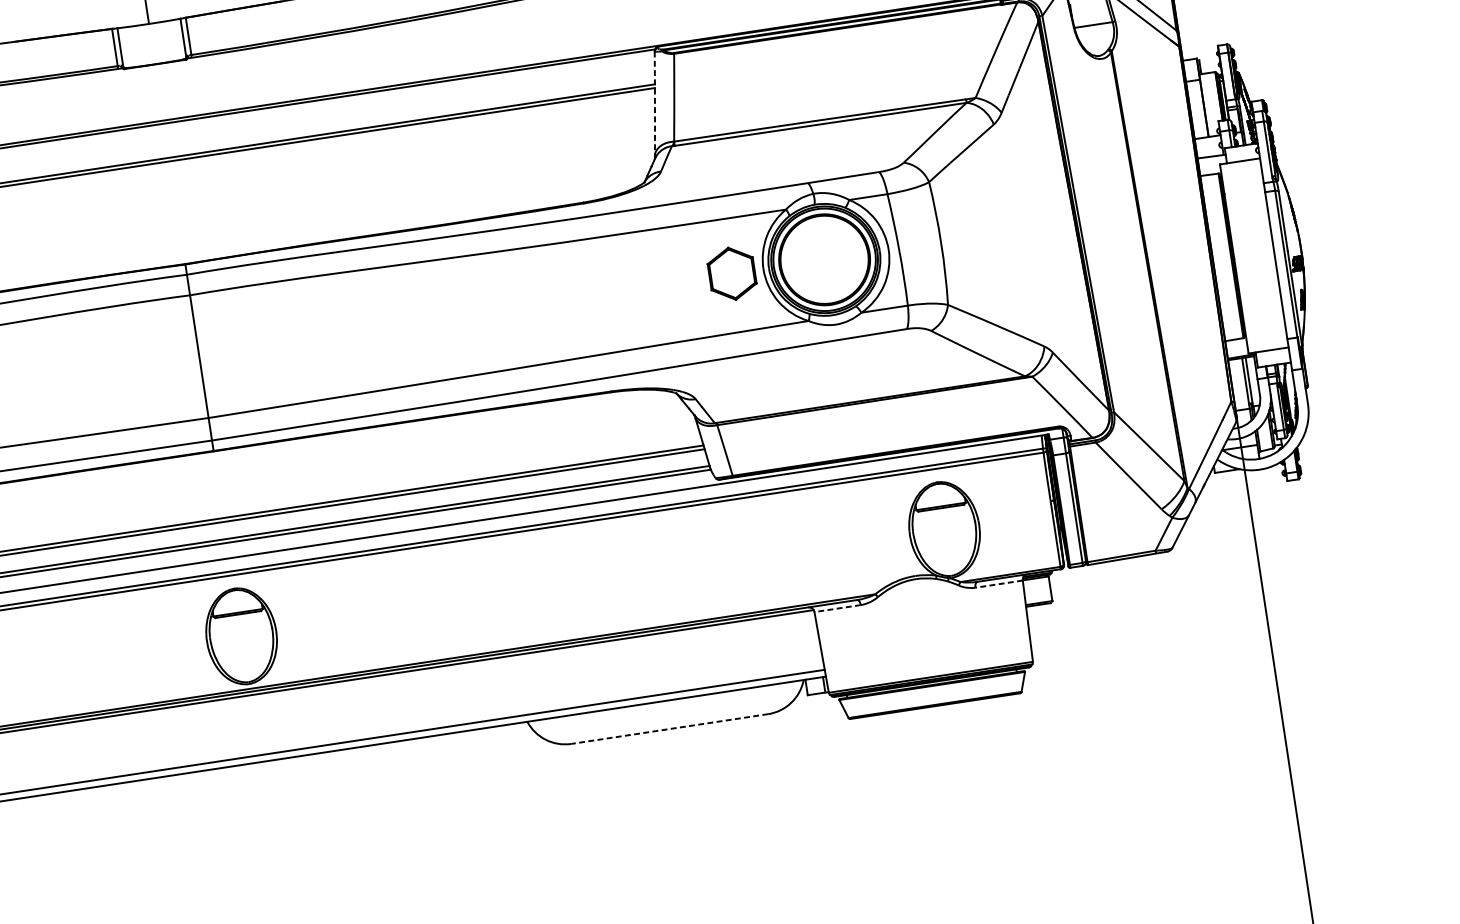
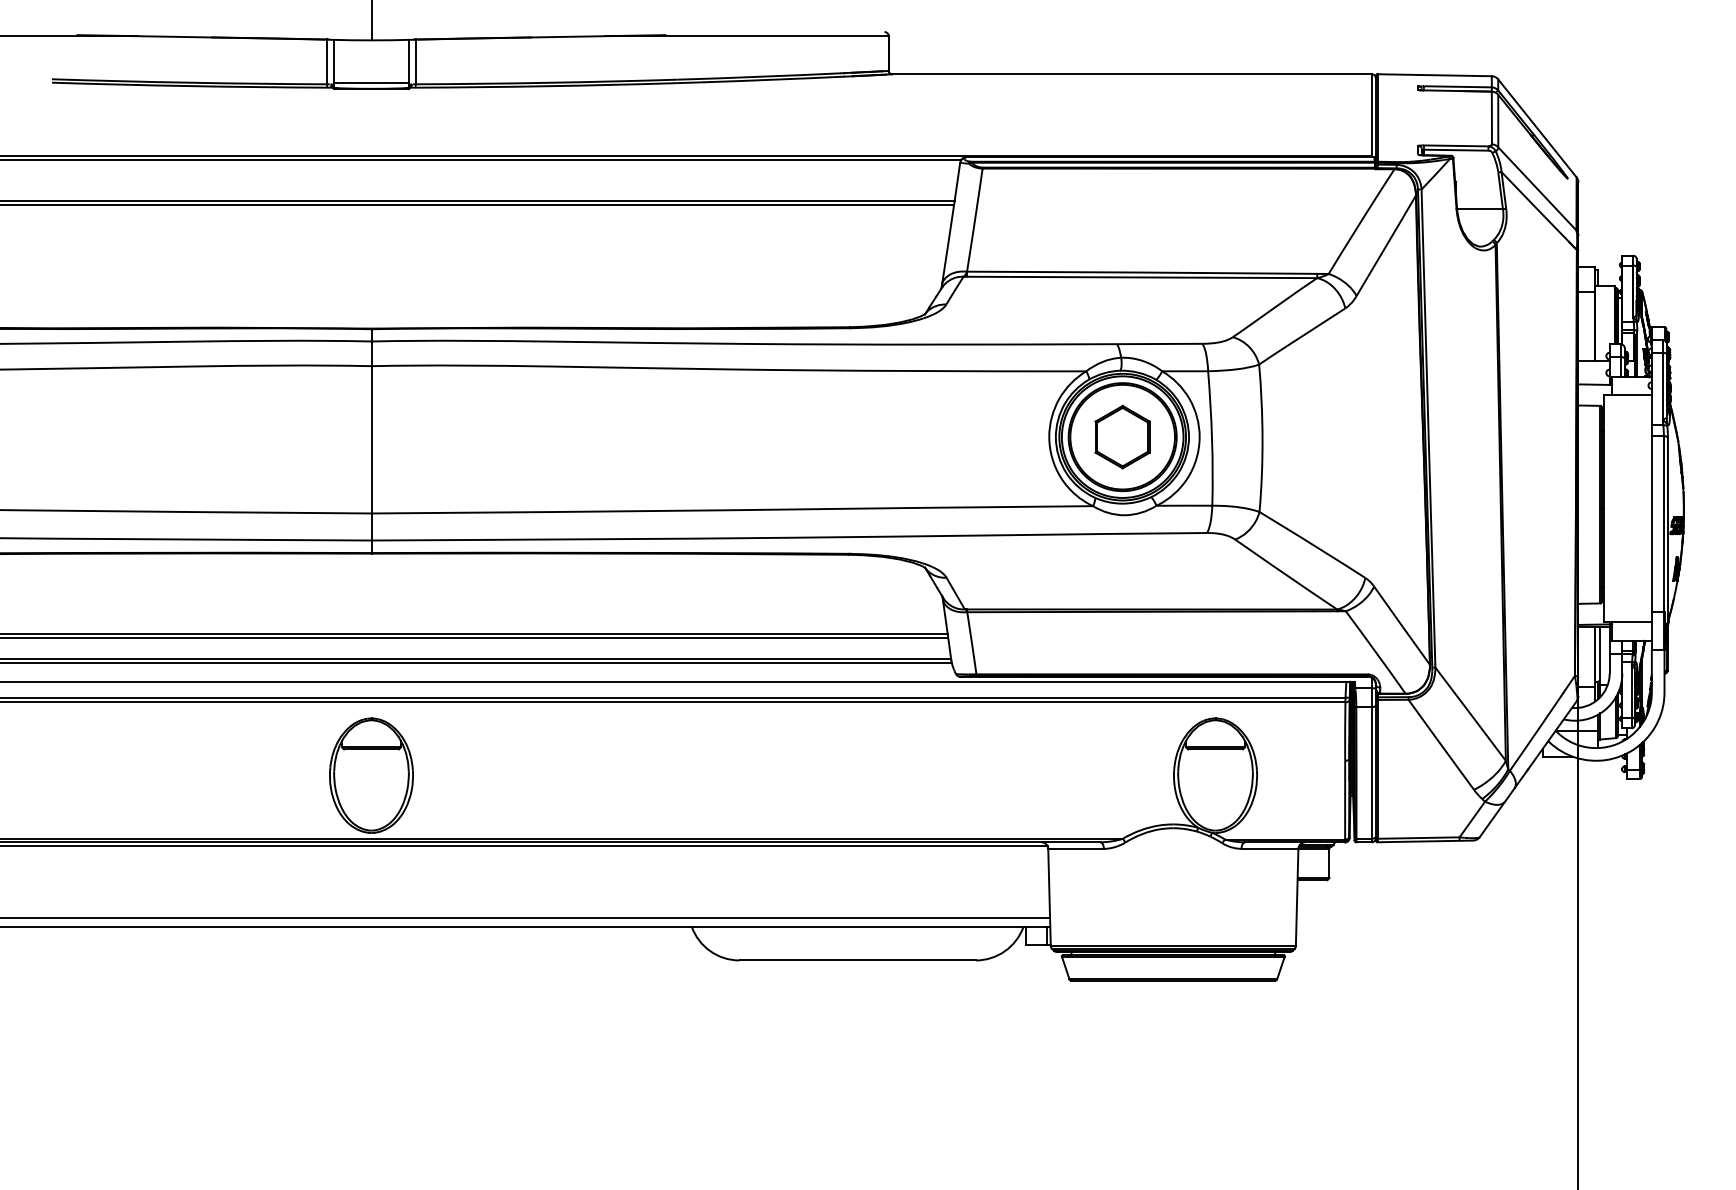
line: (154, 59) -> (371, 82), added
line: (655, 104) -> (951, 224), dashed -> solid
part: (731, 273) -> (1122, 436), moved
line: (998, 583) -> (1269, 848), dashed -> solid
line: (837, 608) -> (1076, 848), dashed -> solid
line: (669, 729) -> (857, 960), dashed -> solid

